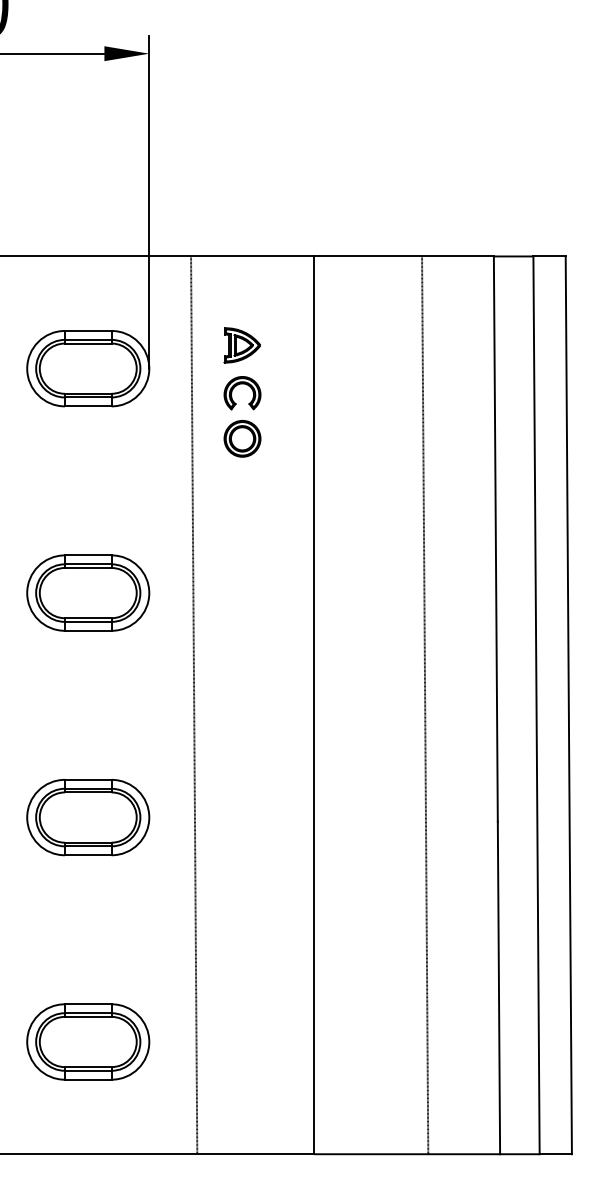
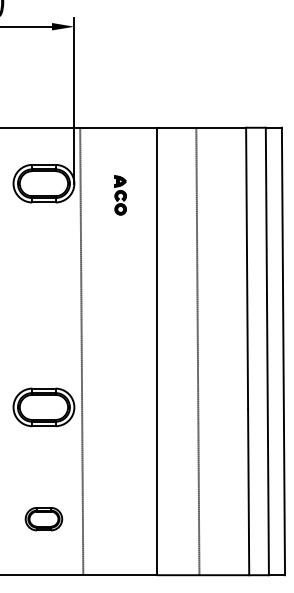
part: (241, 392) -> (120, 195), size x0.6
part: (87, 592) -> (43, 295), removed
line: (193, 705) -> (81, 351), moved
line: (424, 705) -> (197, 351), moved
part: (87, 1040) -> (43, 518), size x0.6

